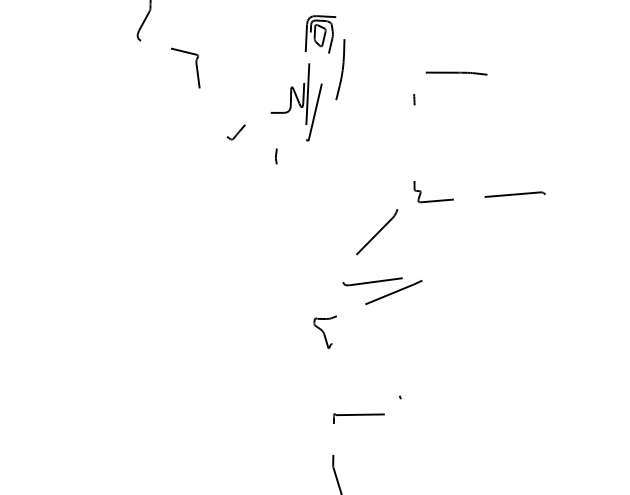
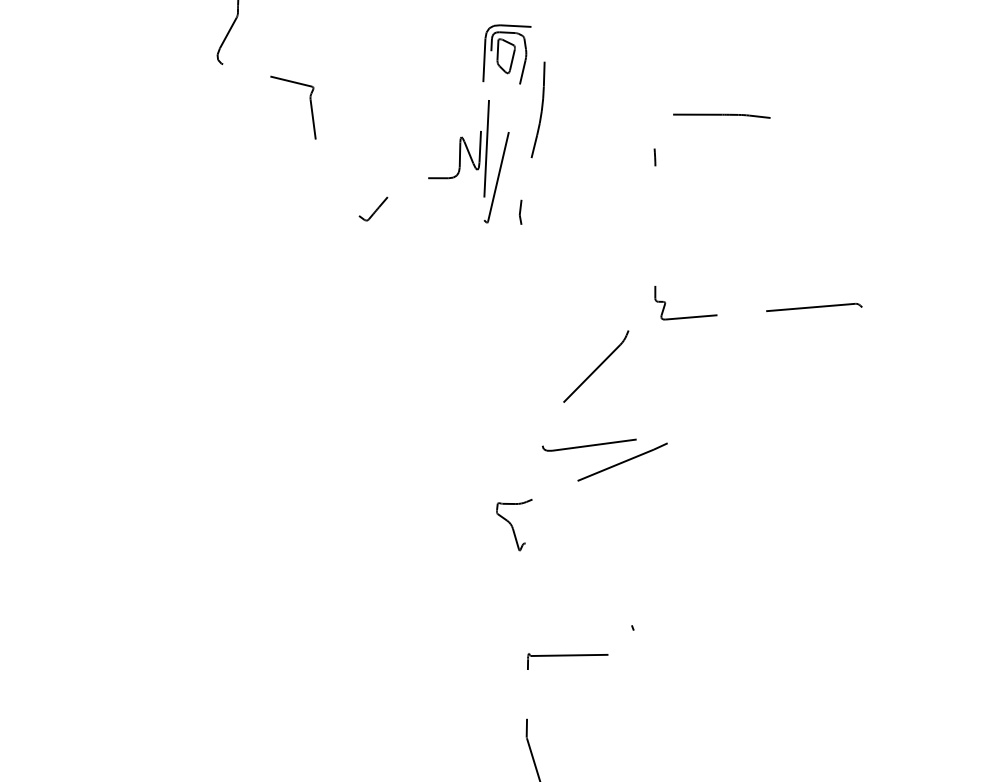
line: (276, 156) -> (520, 212), moved

